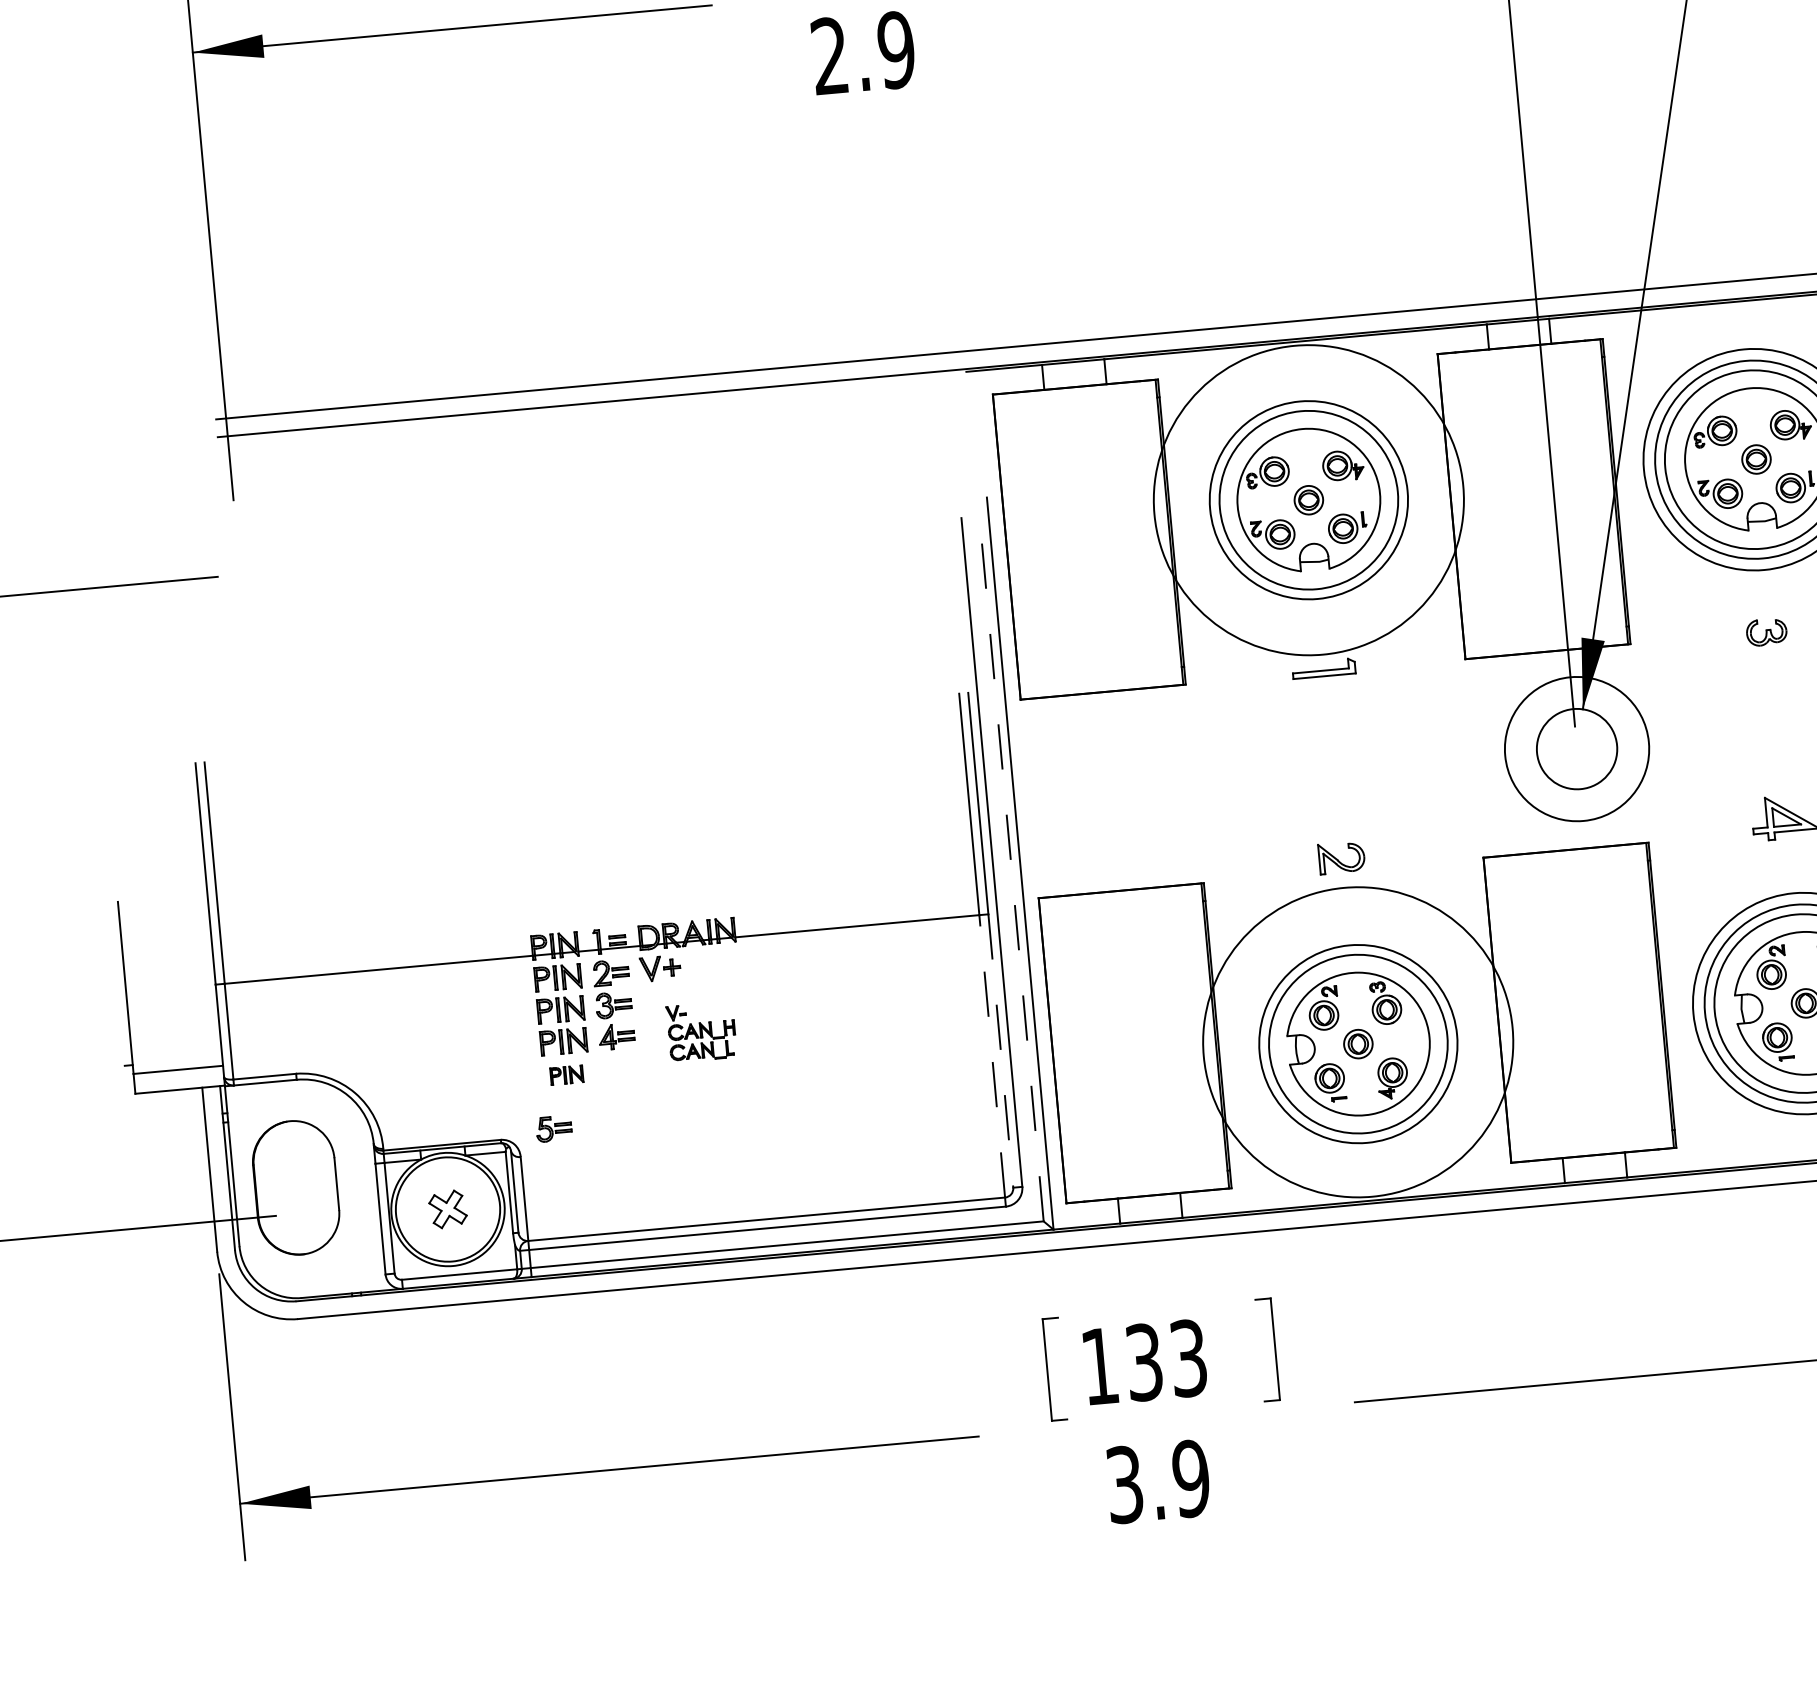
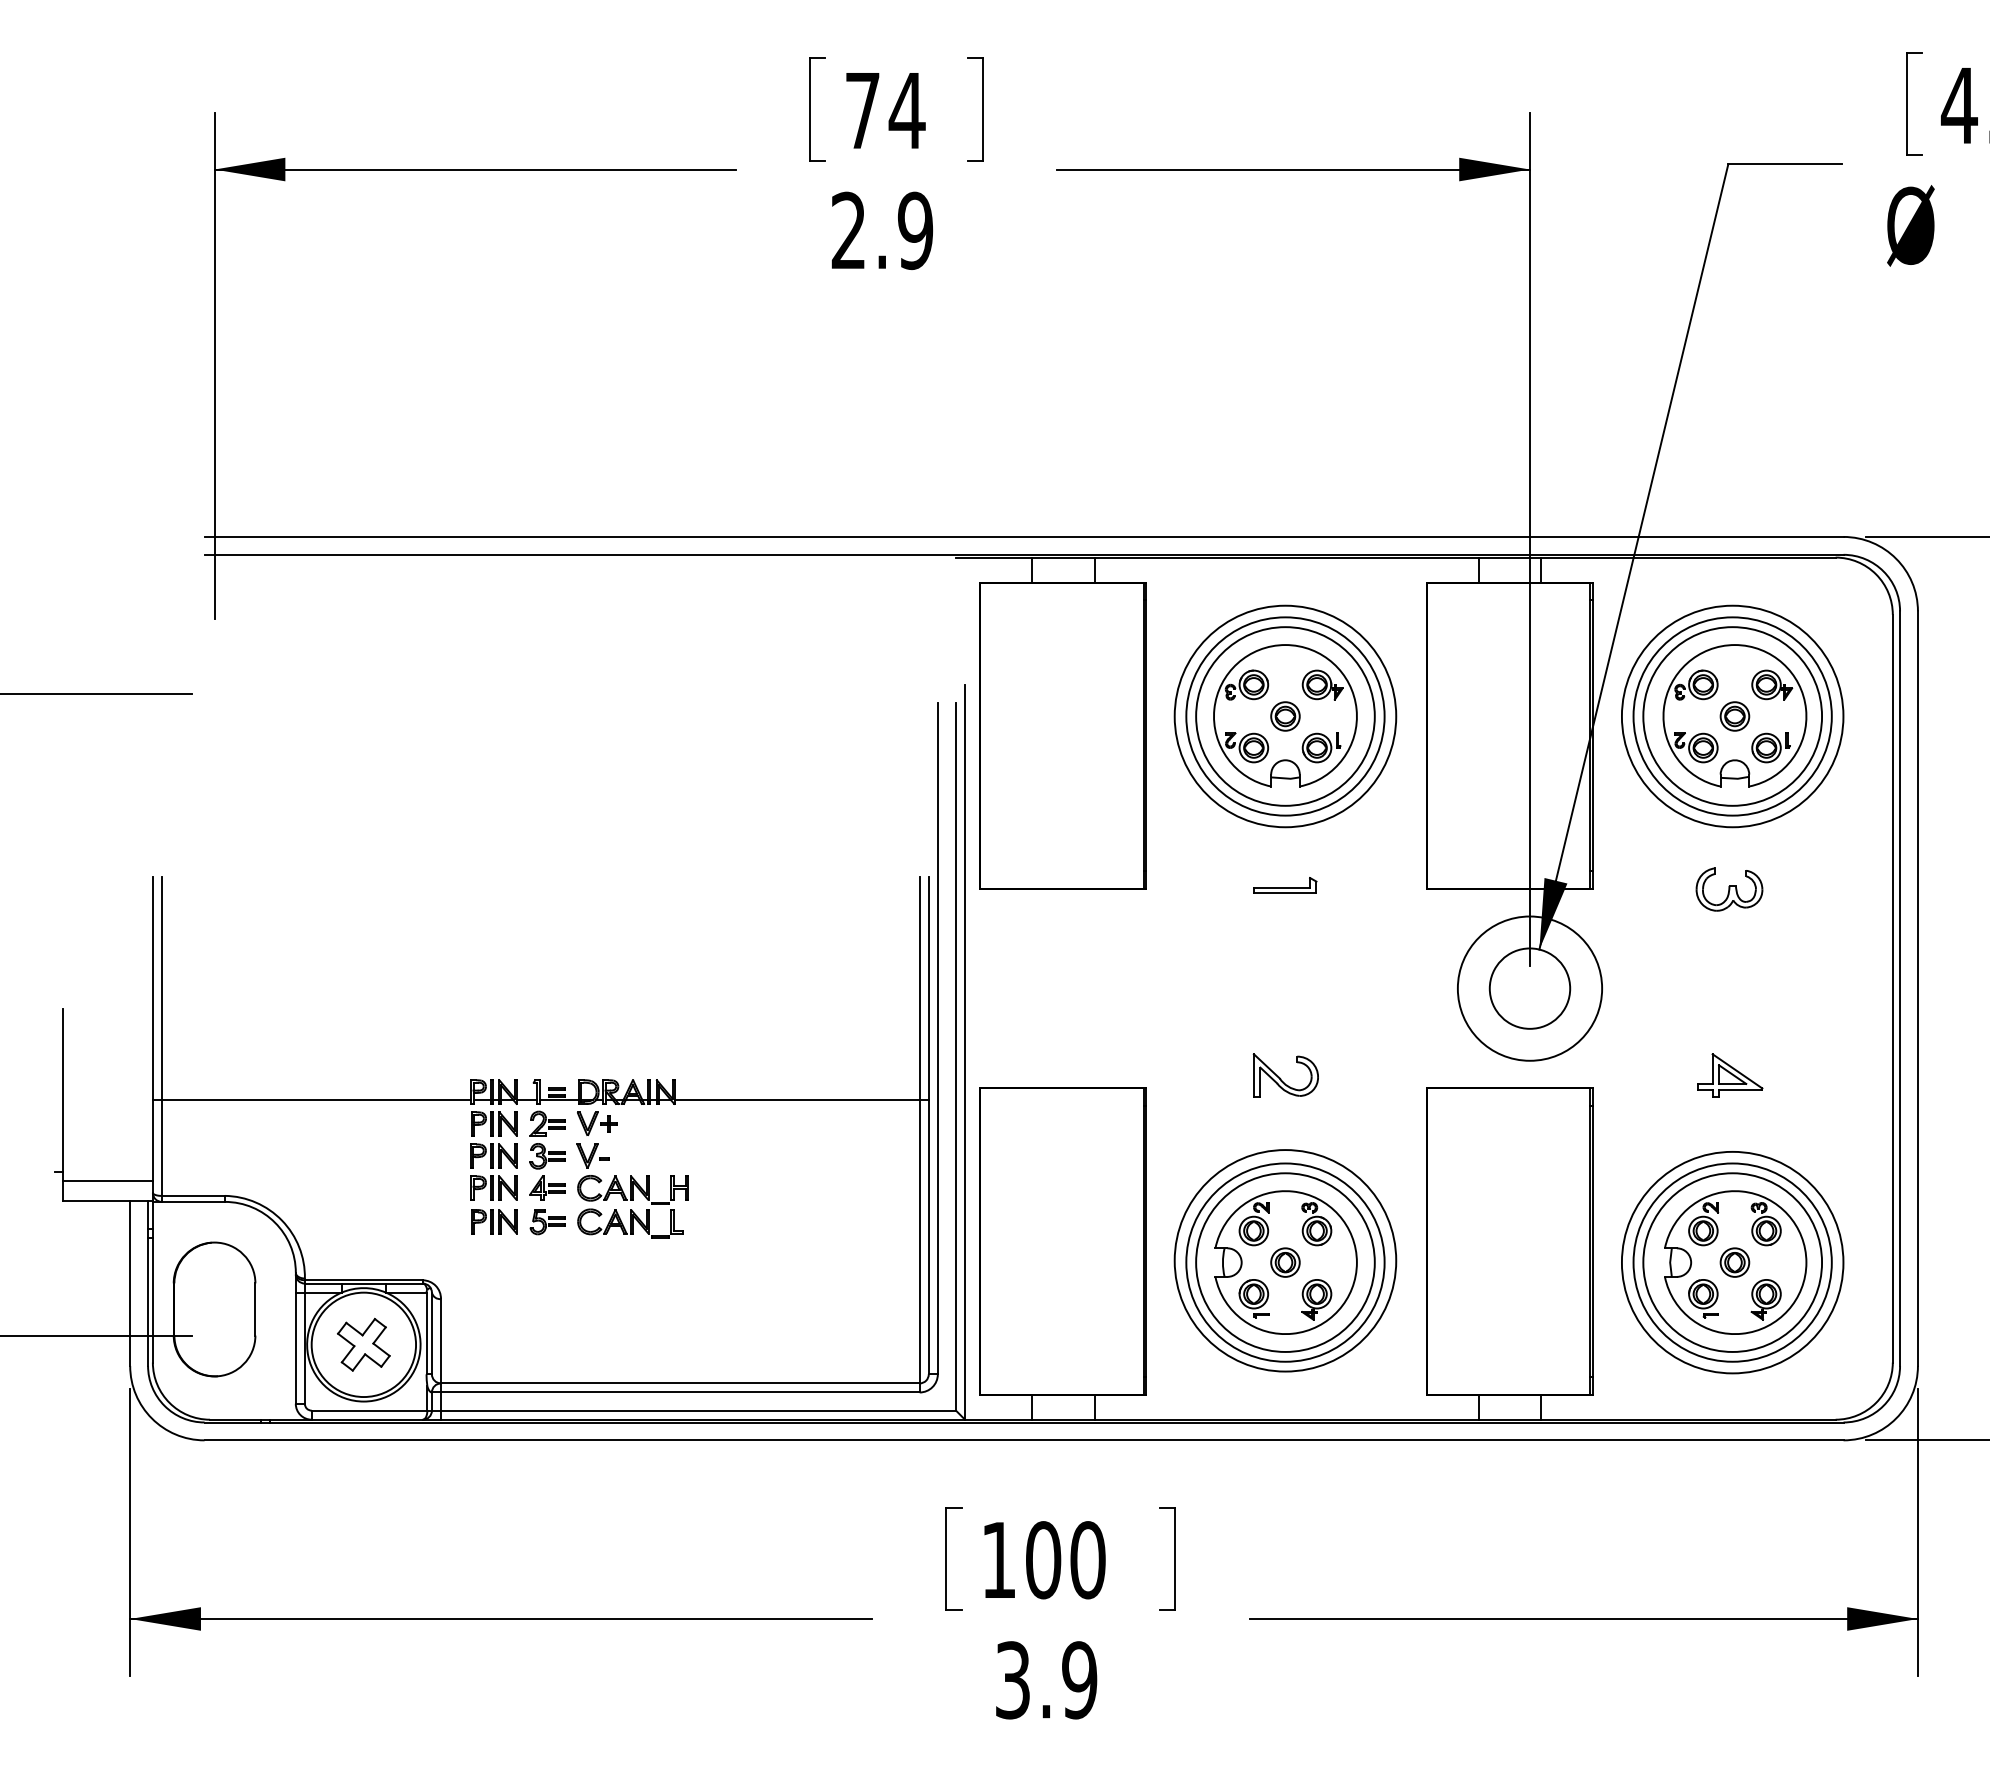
circle: (1308, 500) -> (1285, 716), size x0.71
part: (1766, 632) -> (1729, 889), size x1.67
part: (1341, 857) -> (1285, 1075), size x1.43
line: (1012, 868) -> (956, 1056), dashed -> solid
part: (701, 1031) -> (632, 1190), size x1.67
circle: (1358, 1042) -> (1285, 1260), size x0.71
line: (1000, 1051) -> (928, 1237), dashed -> solid
line: (992, 1056) -> (919, 1241), dashed -> solid
part: (566, 1074) -> (494, 1221), size x1.43
part: (553, 1129) -> (547, 1222), moved
part: (447, 1209) -> (363, 1344), size x1.43
text: (1166, 1360) -> (1065, 1560), 133 -> 100

